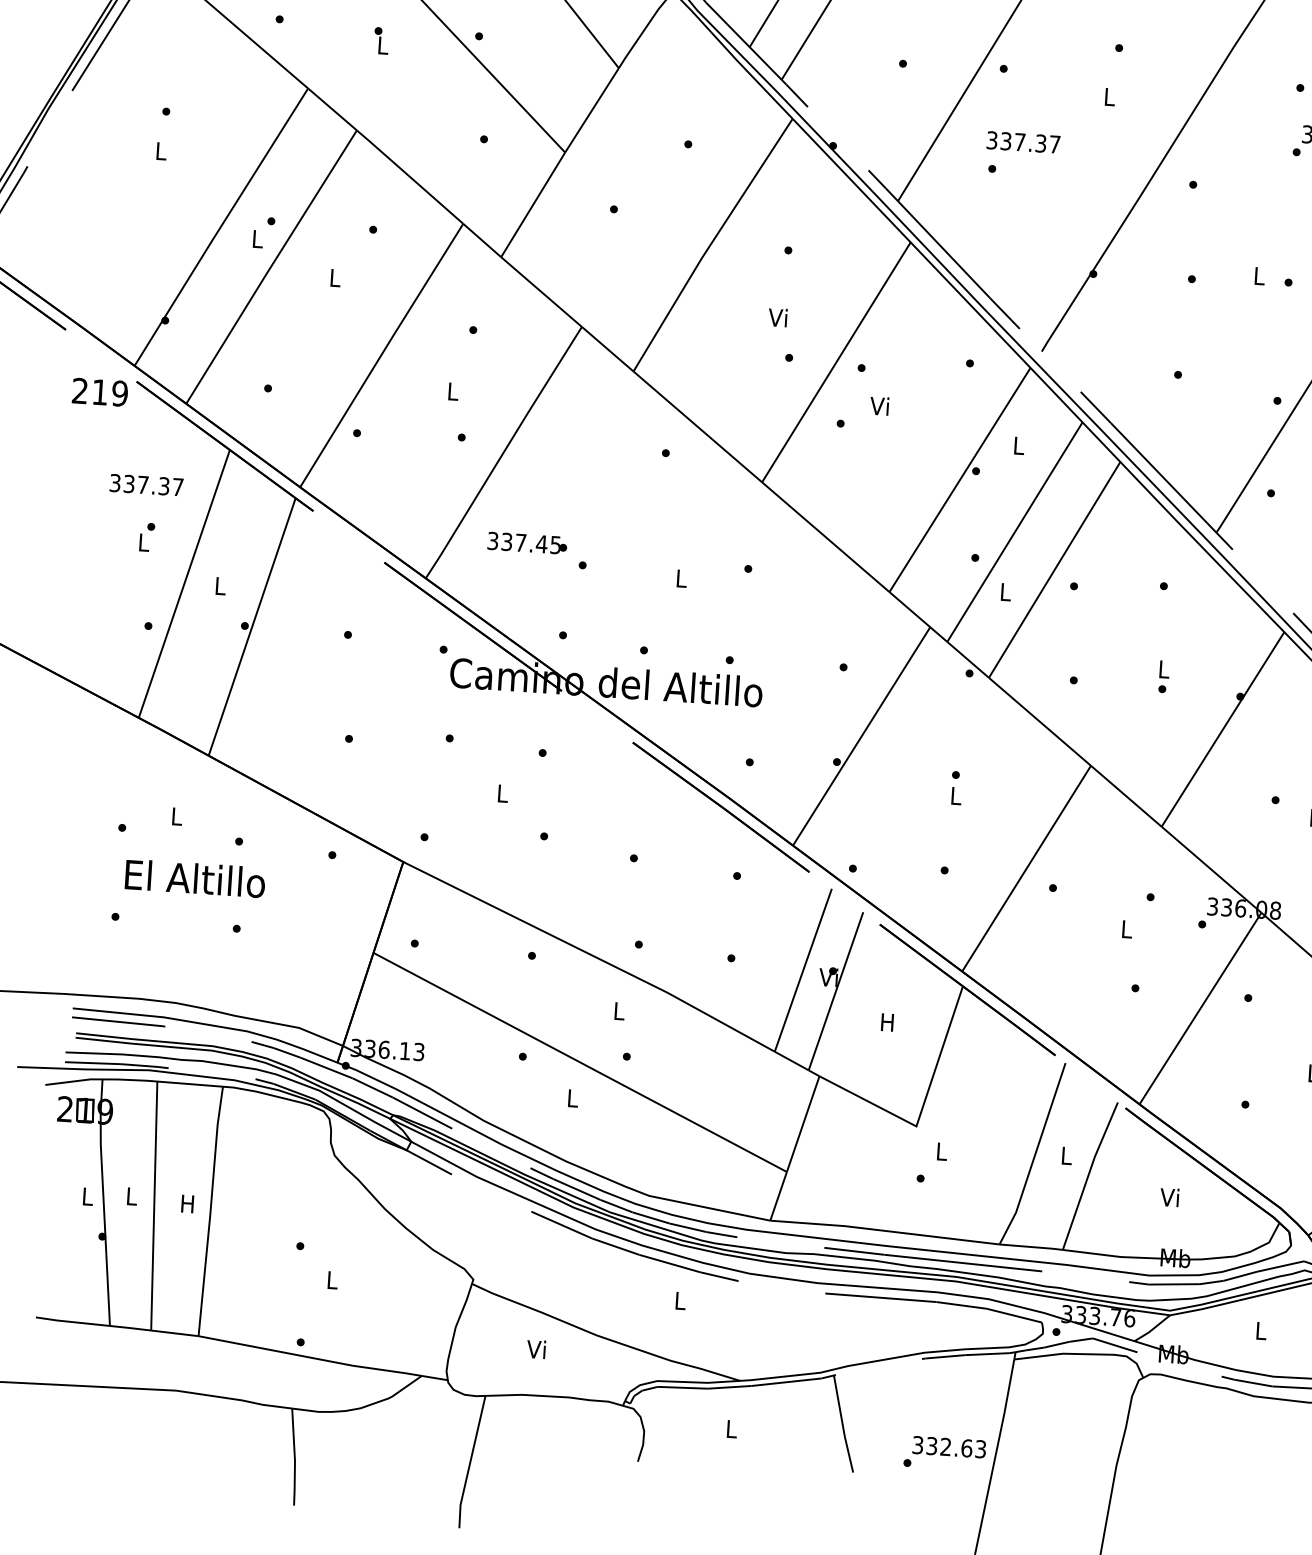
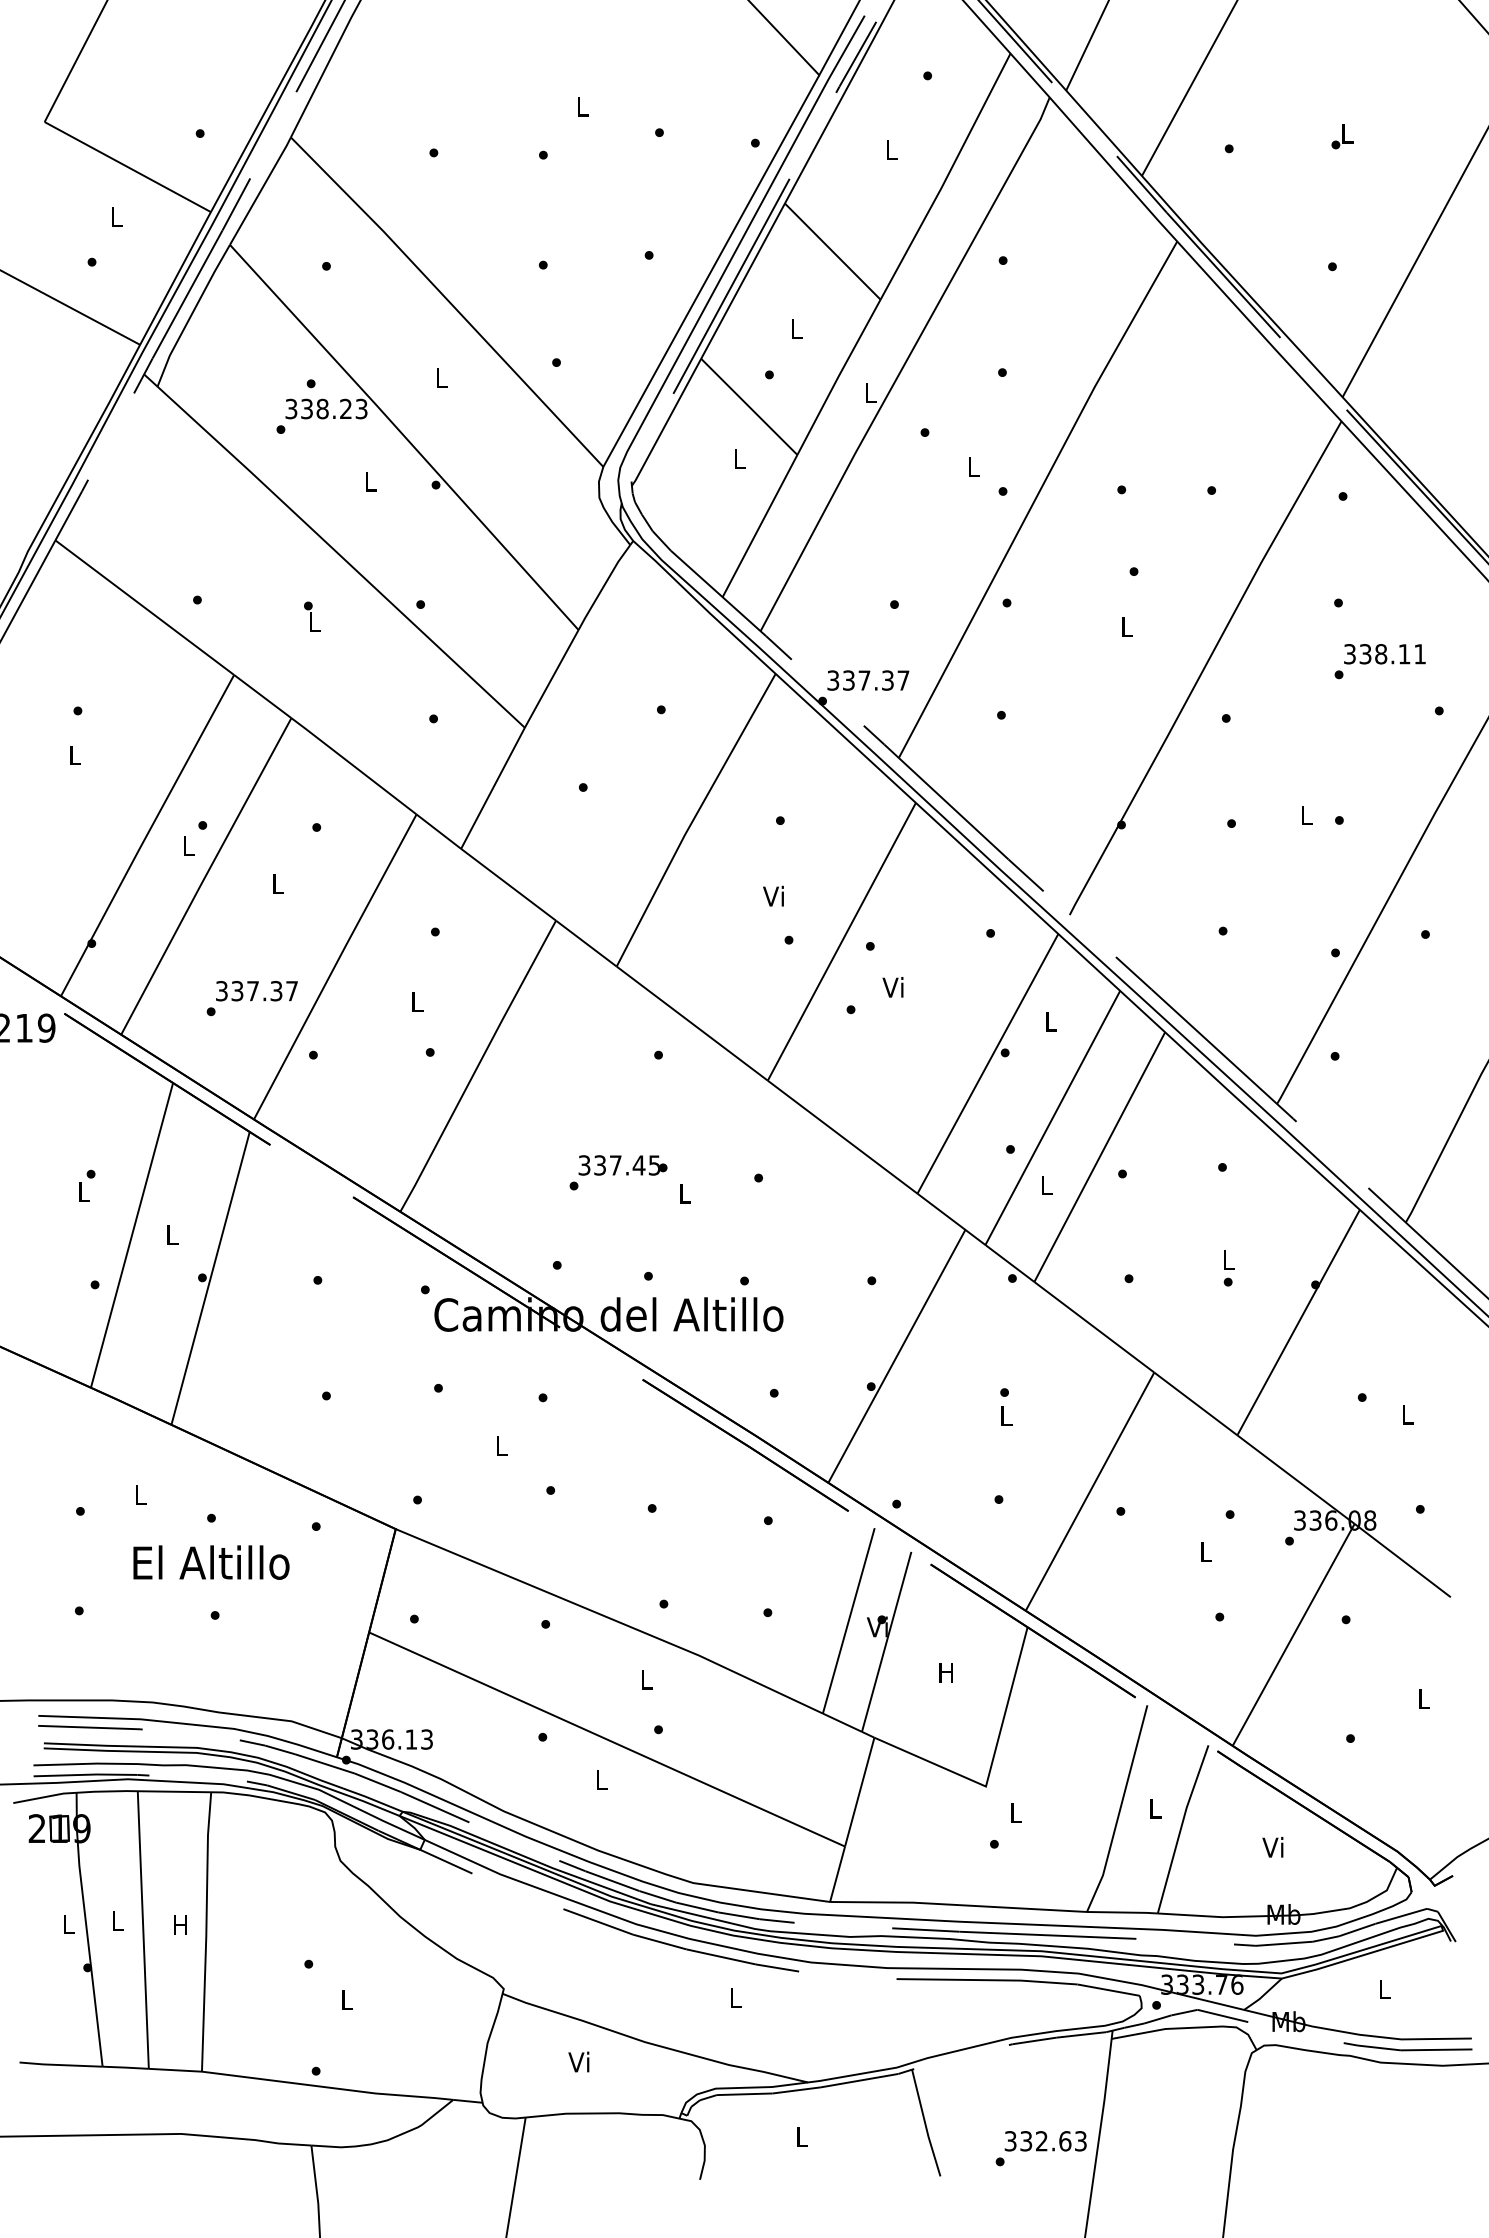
text: (1023, 142) -> (868, 680), moved
text: (146, 485) -> (256, 991), moved
text: (527, 543) -> (622, 1165), moved
text: (195, 878) -> (211, 1562), moved

